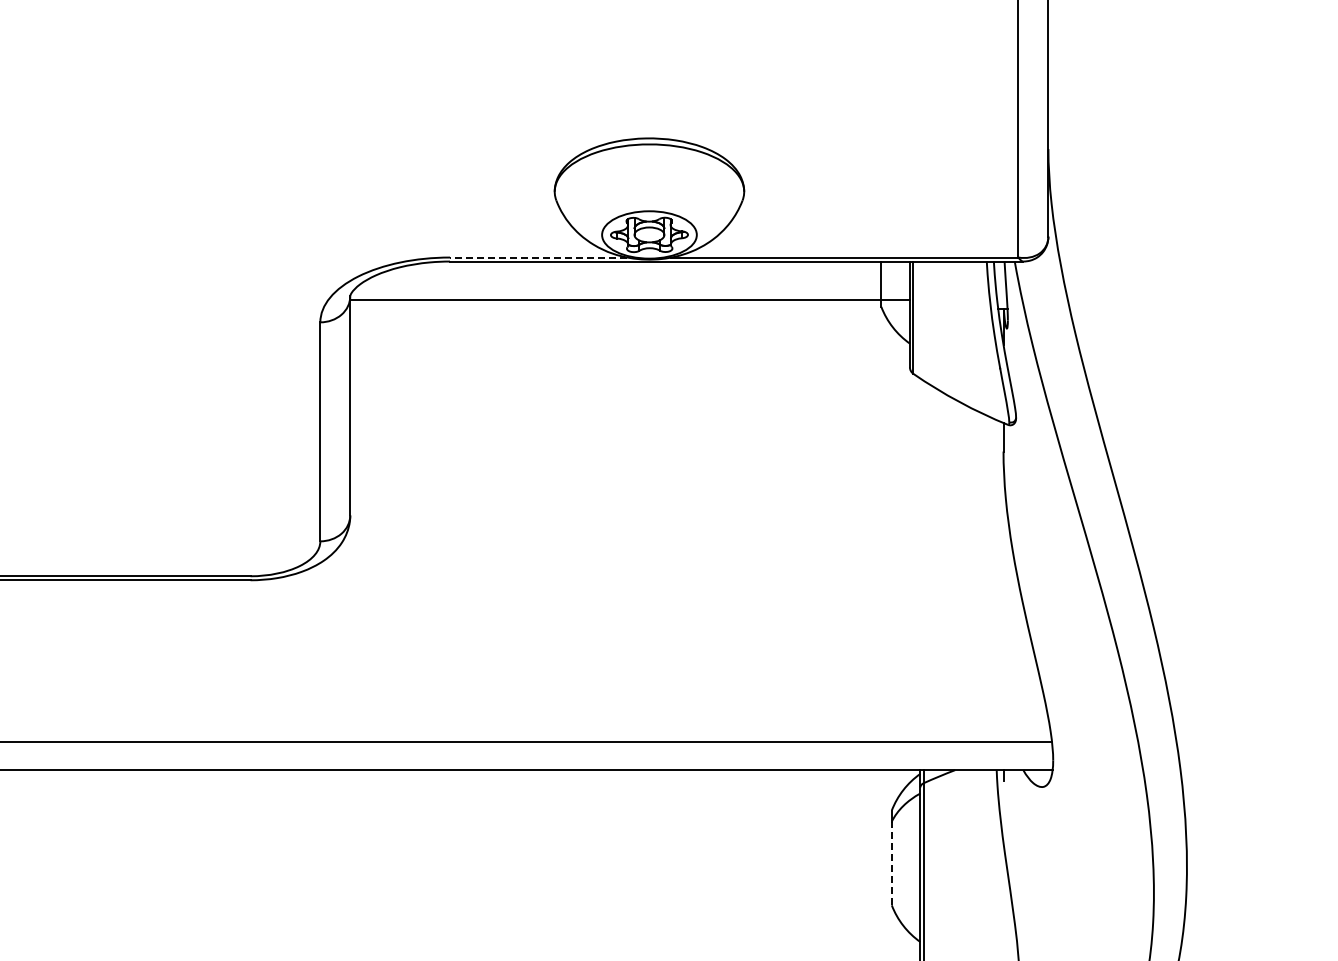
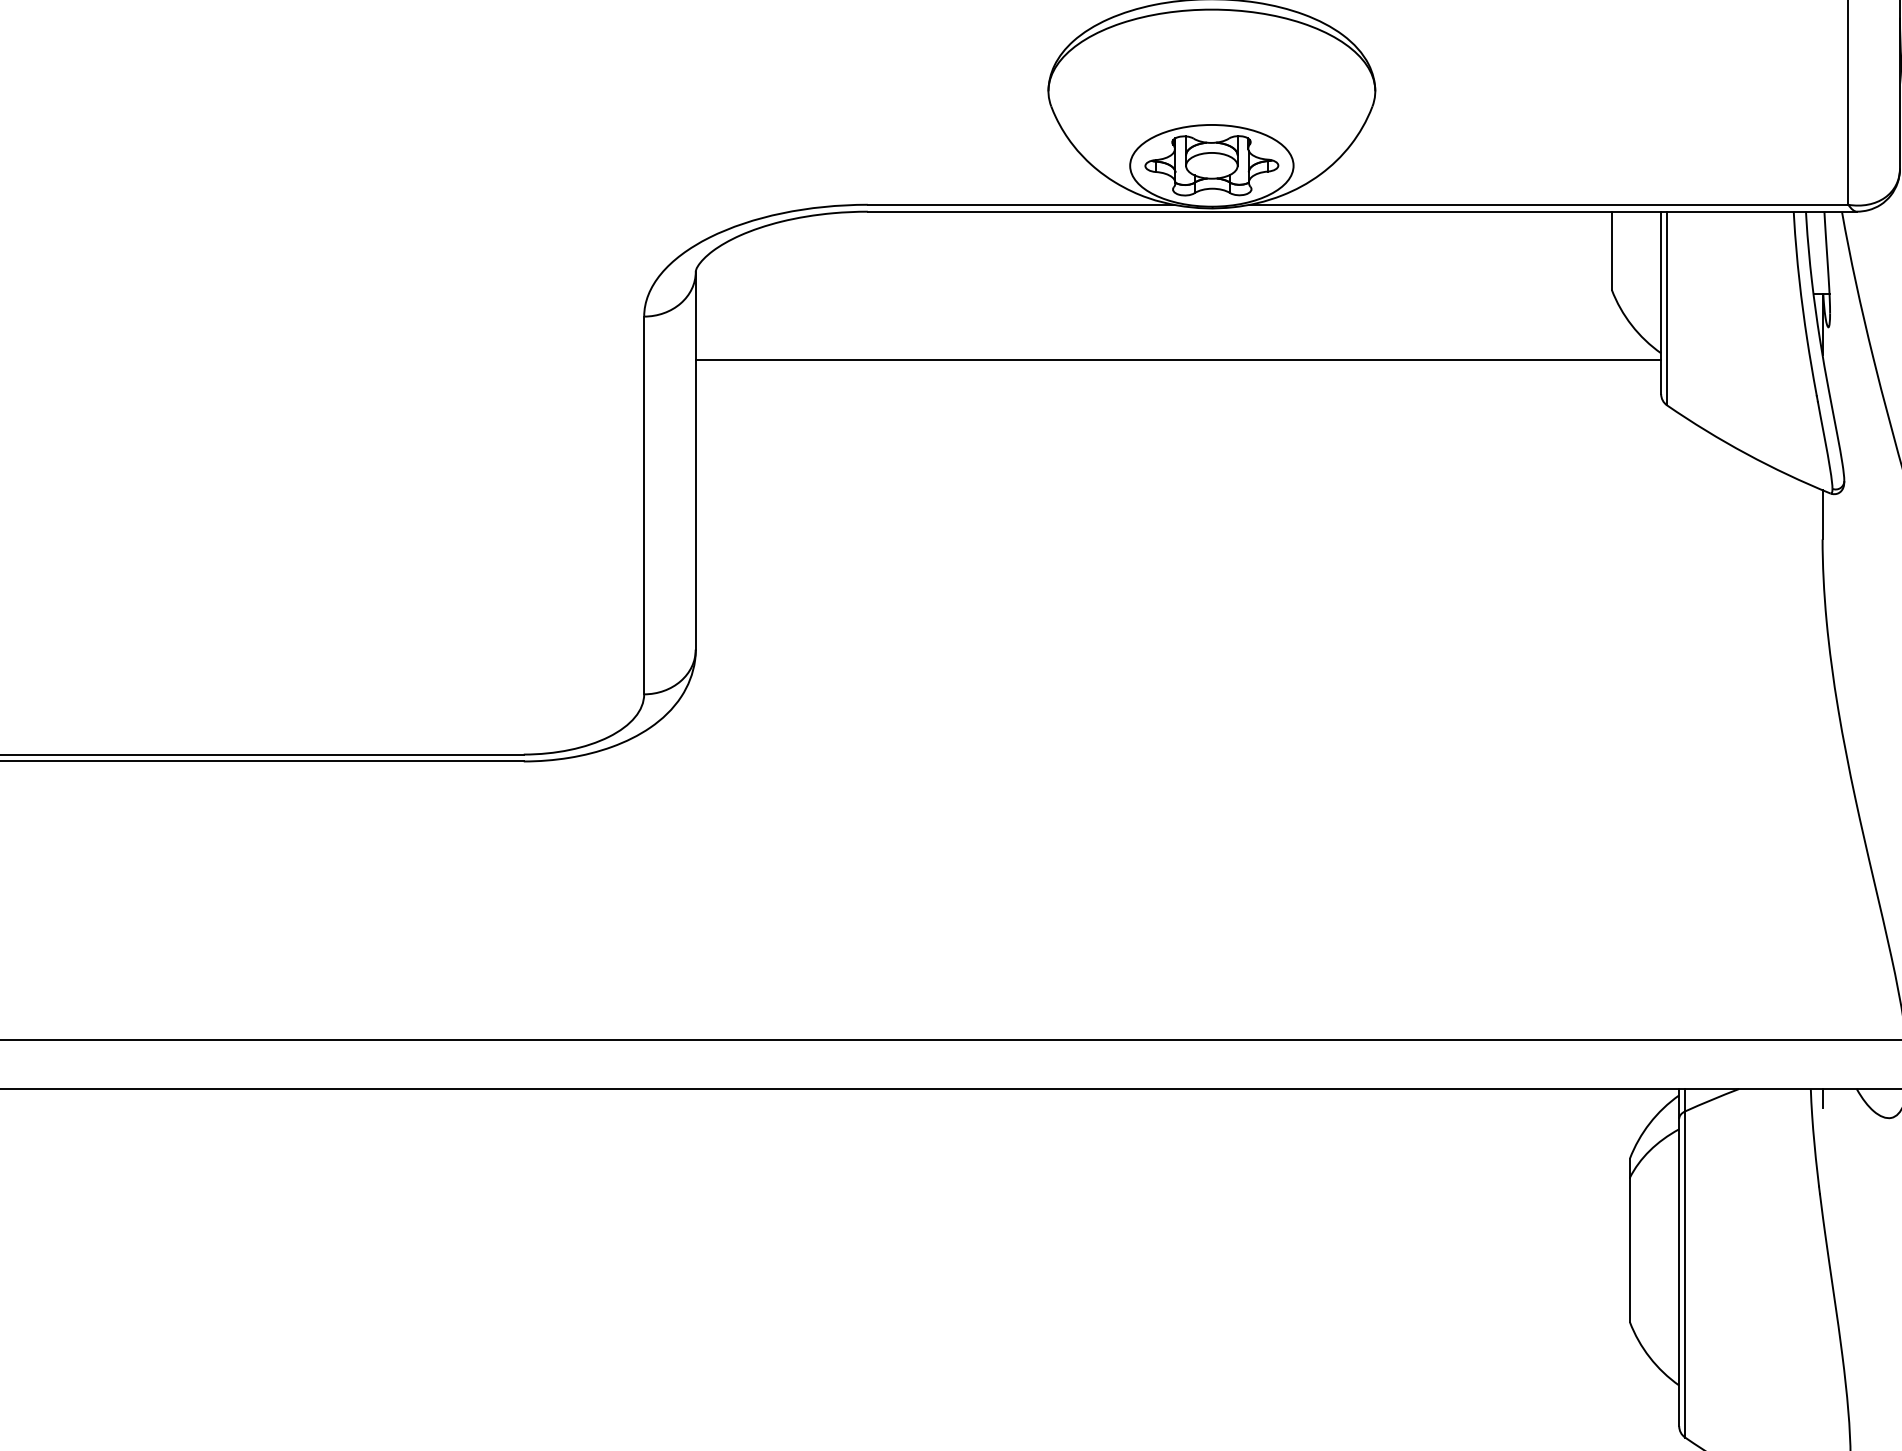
line: (538, 257) -> (1020, 204), dashed -> solid
line: (629, 300) -> (1177, 359), moved
line: (891, 863) -> (1629, 1250), dashed -> solid

